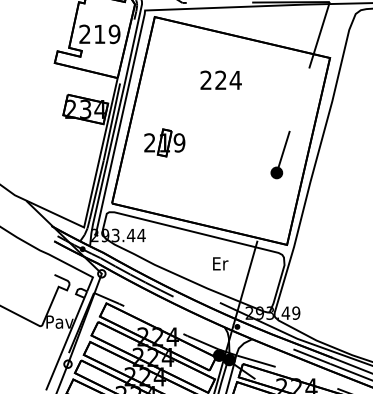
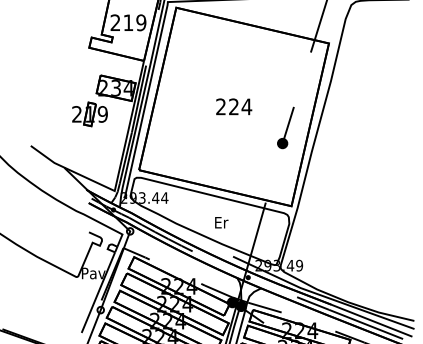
text: (221, 79) -> (234, 106), moved
part: (164, 143) -> (89, 114), moved
text: (220, 263) -> (221, 222), moved

